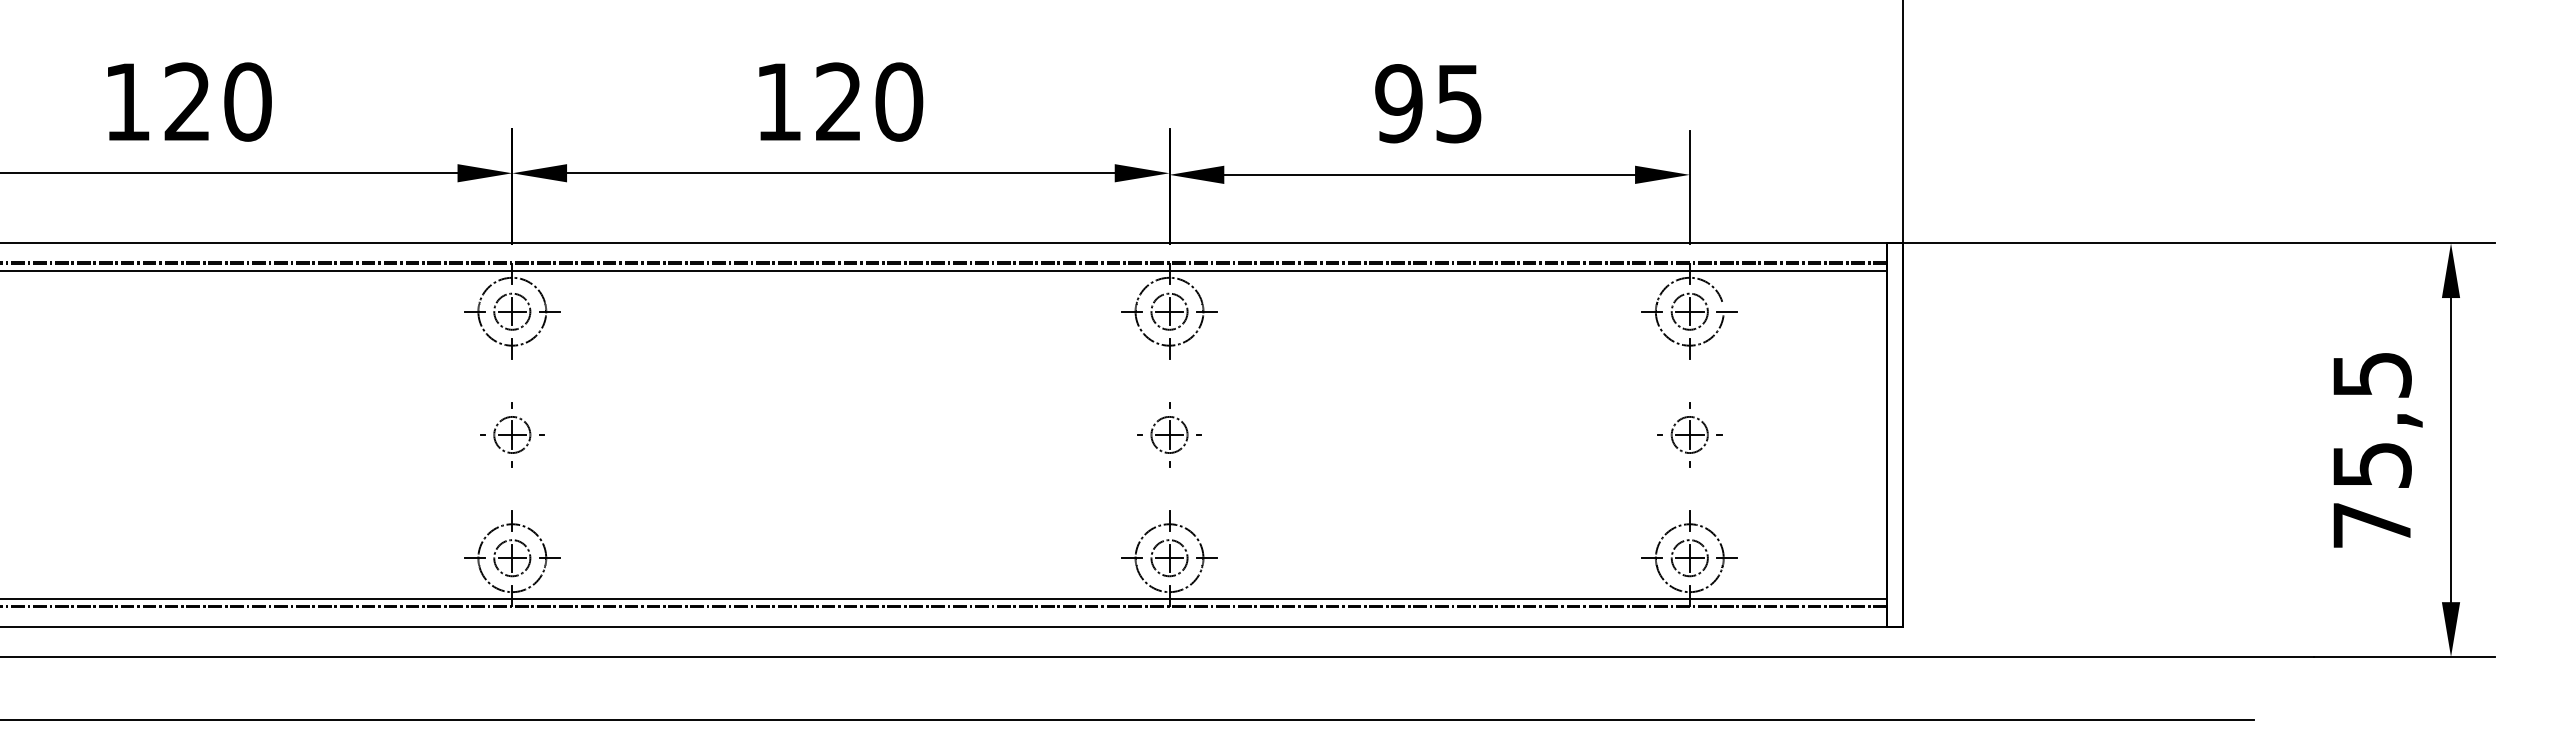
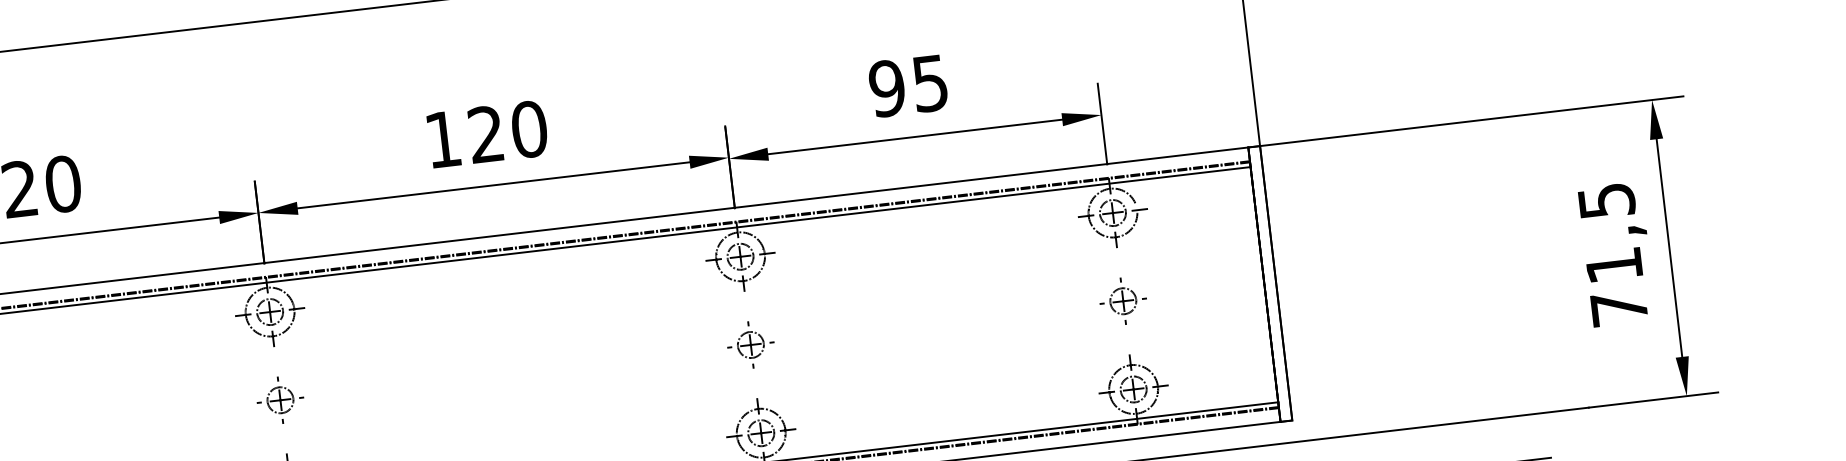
text: (2372, 465) -> (1614, 265), 75,5 -> 71,5

